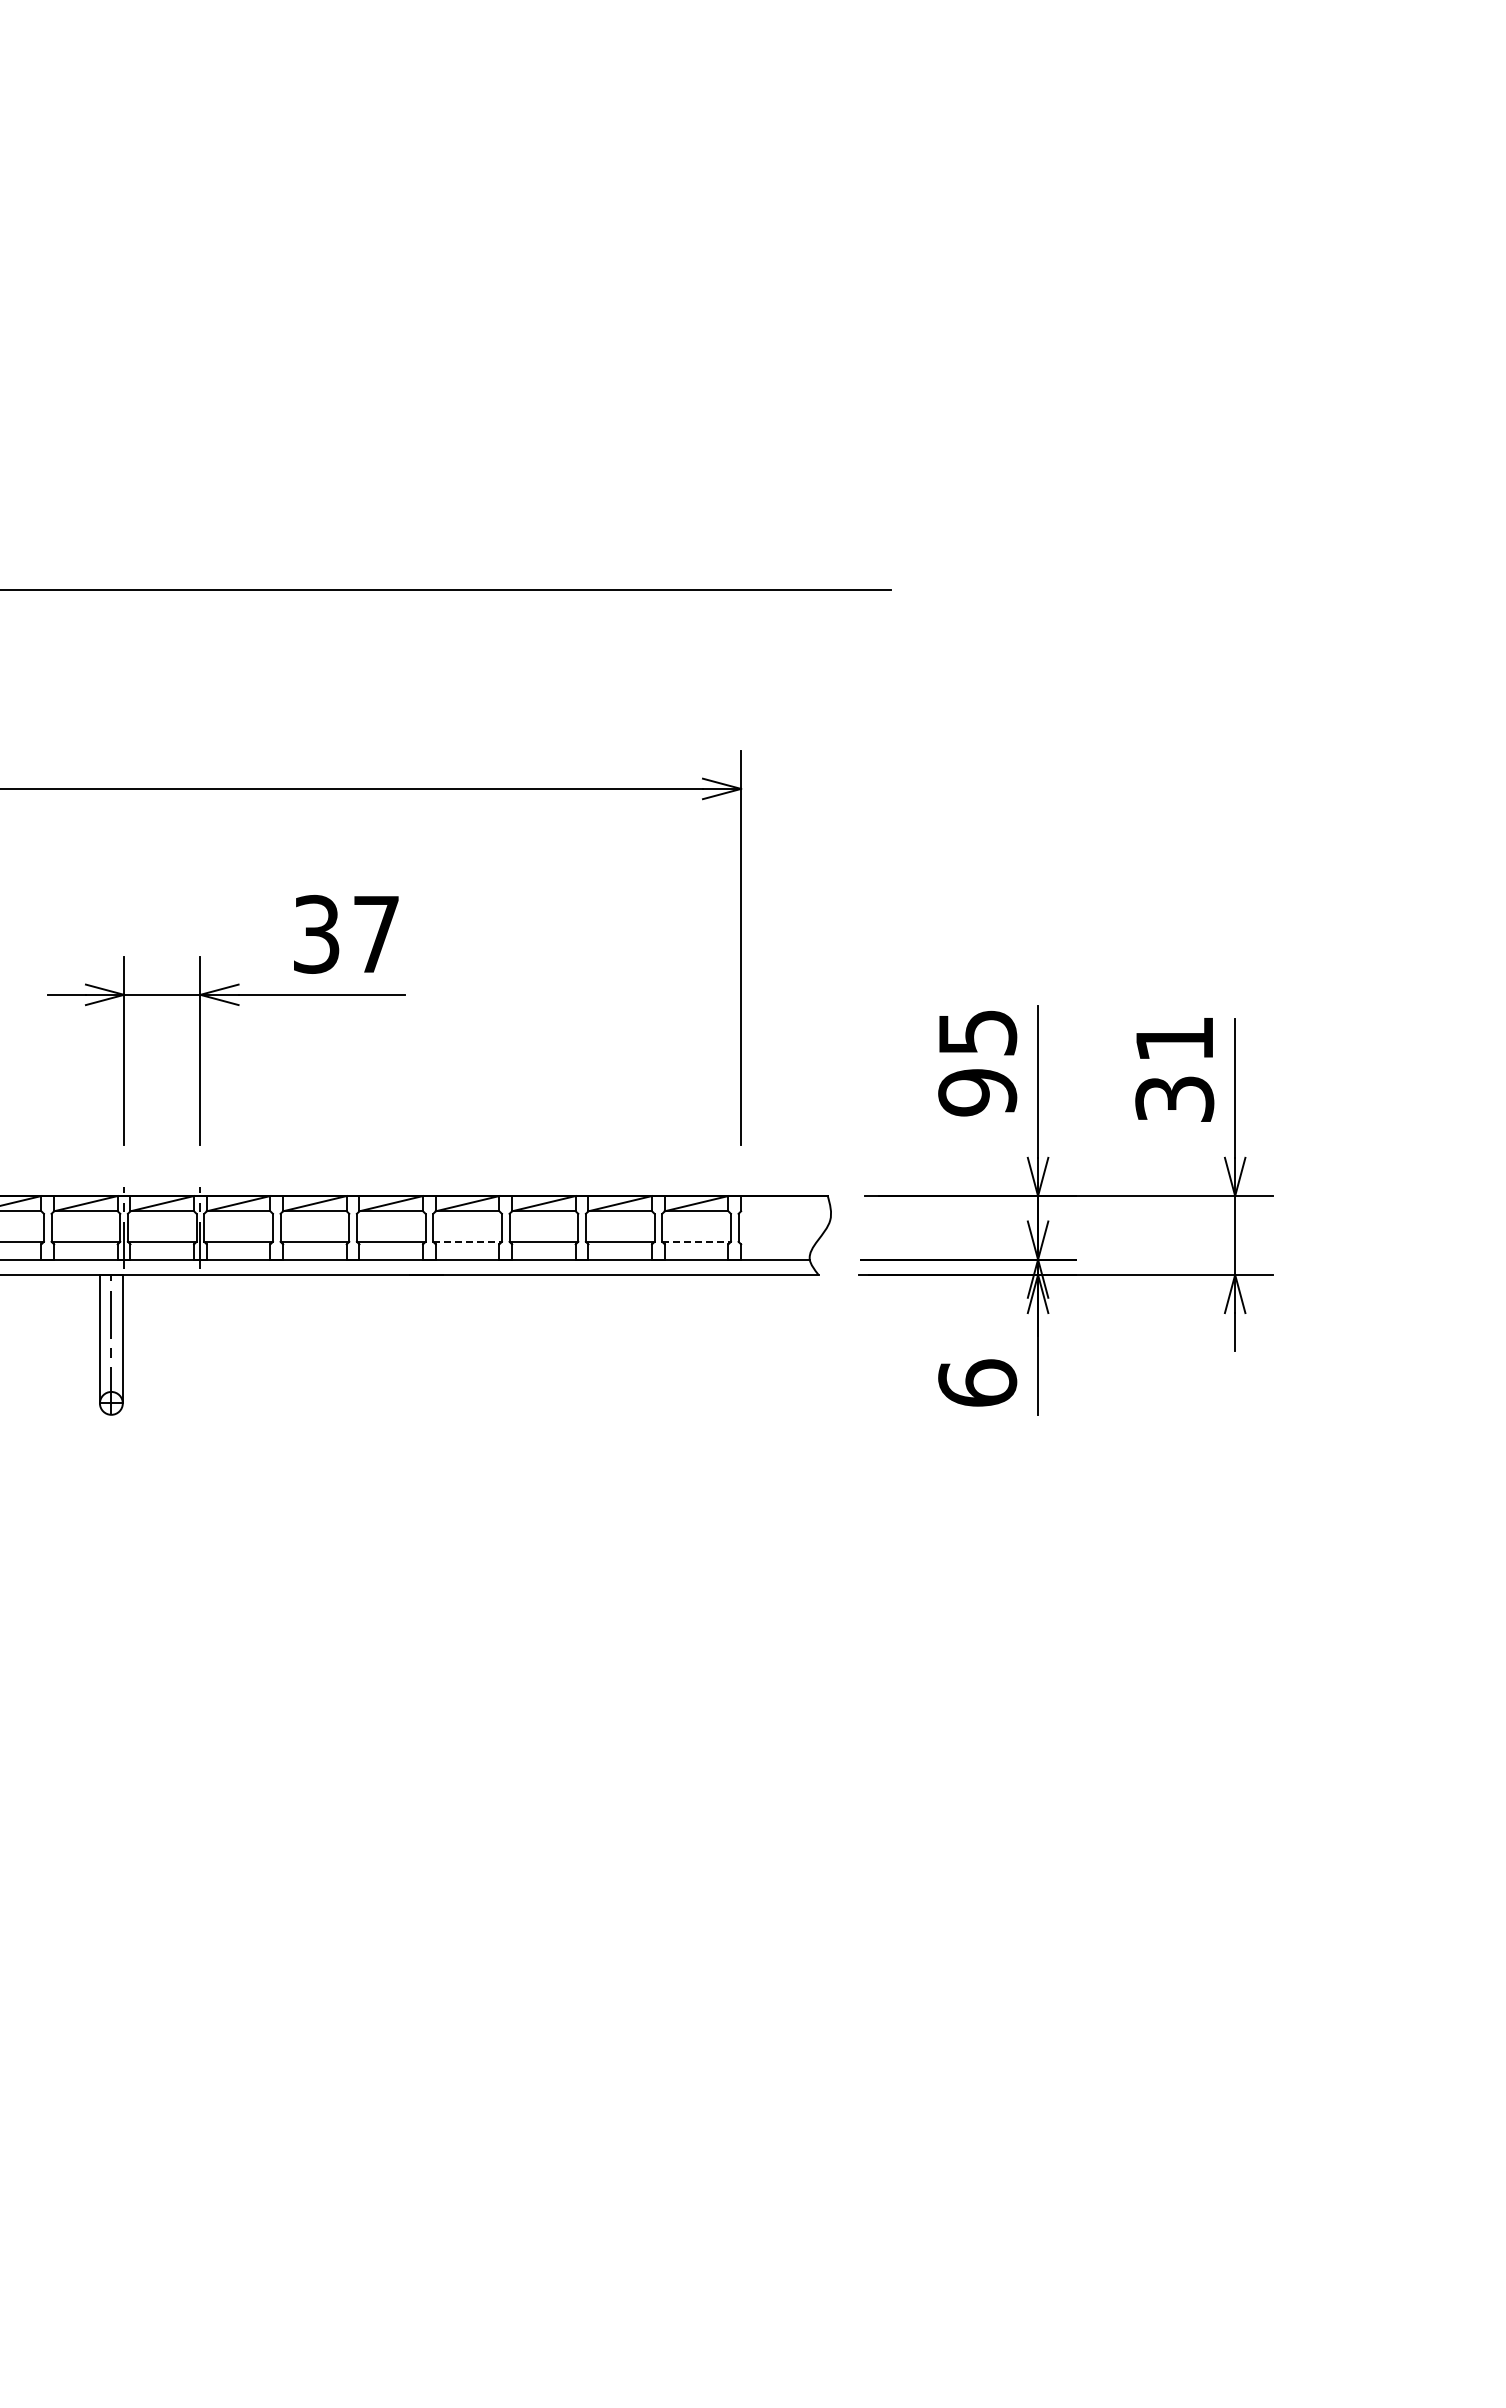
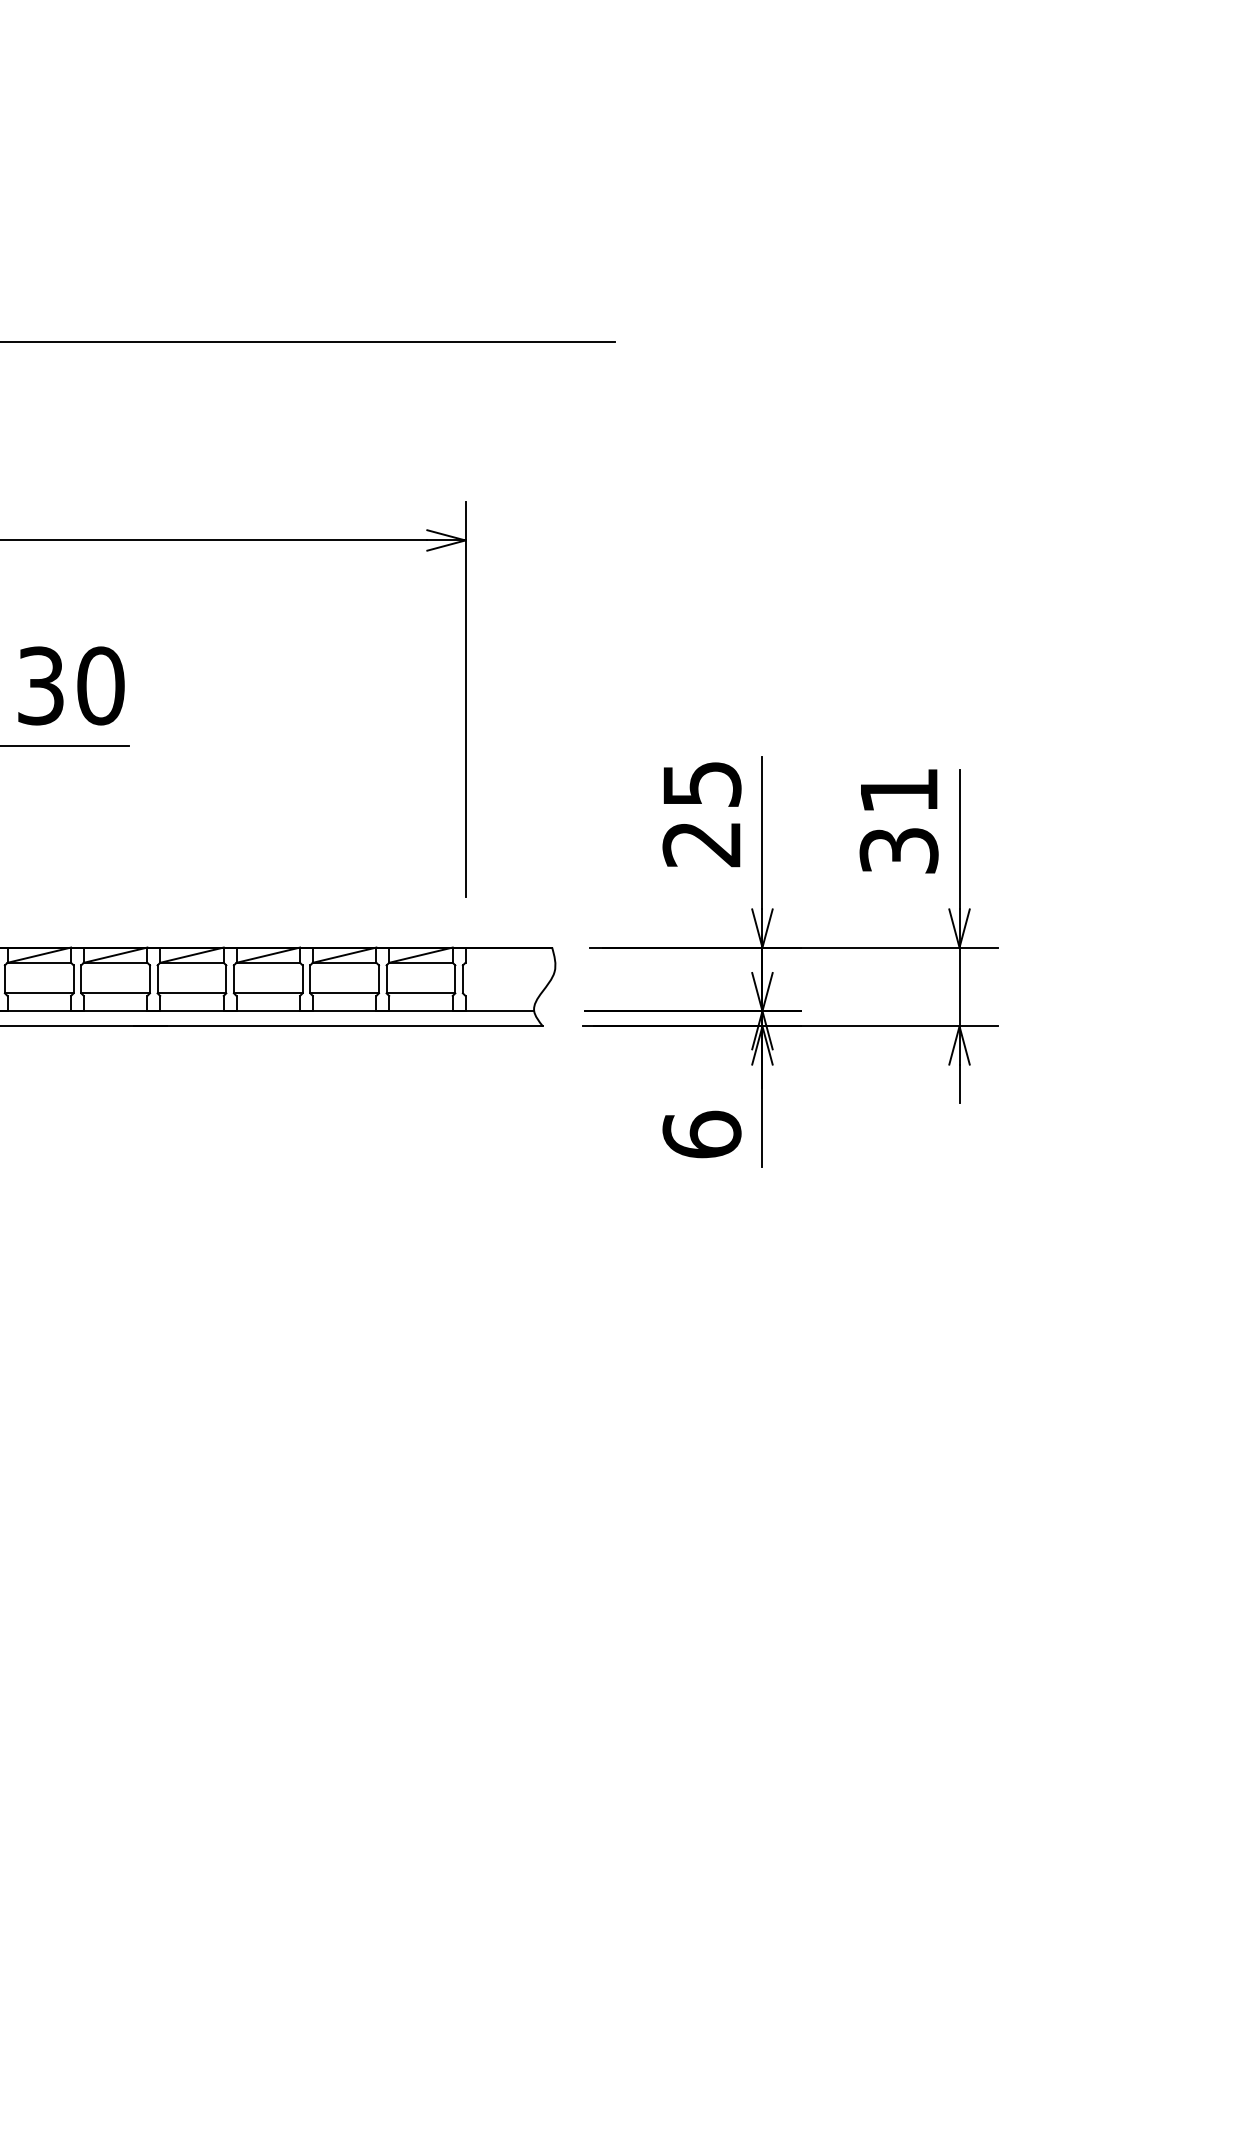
text: (376, 933) -> (100, 685), 37 -> 30
text: (977, 1092) -> (701, 844), 95 -> 25
line: (468, 1241) -> (192, 993), dashed -> solid
line: (697, 1241) -> (421, 993), dashed -> solid

